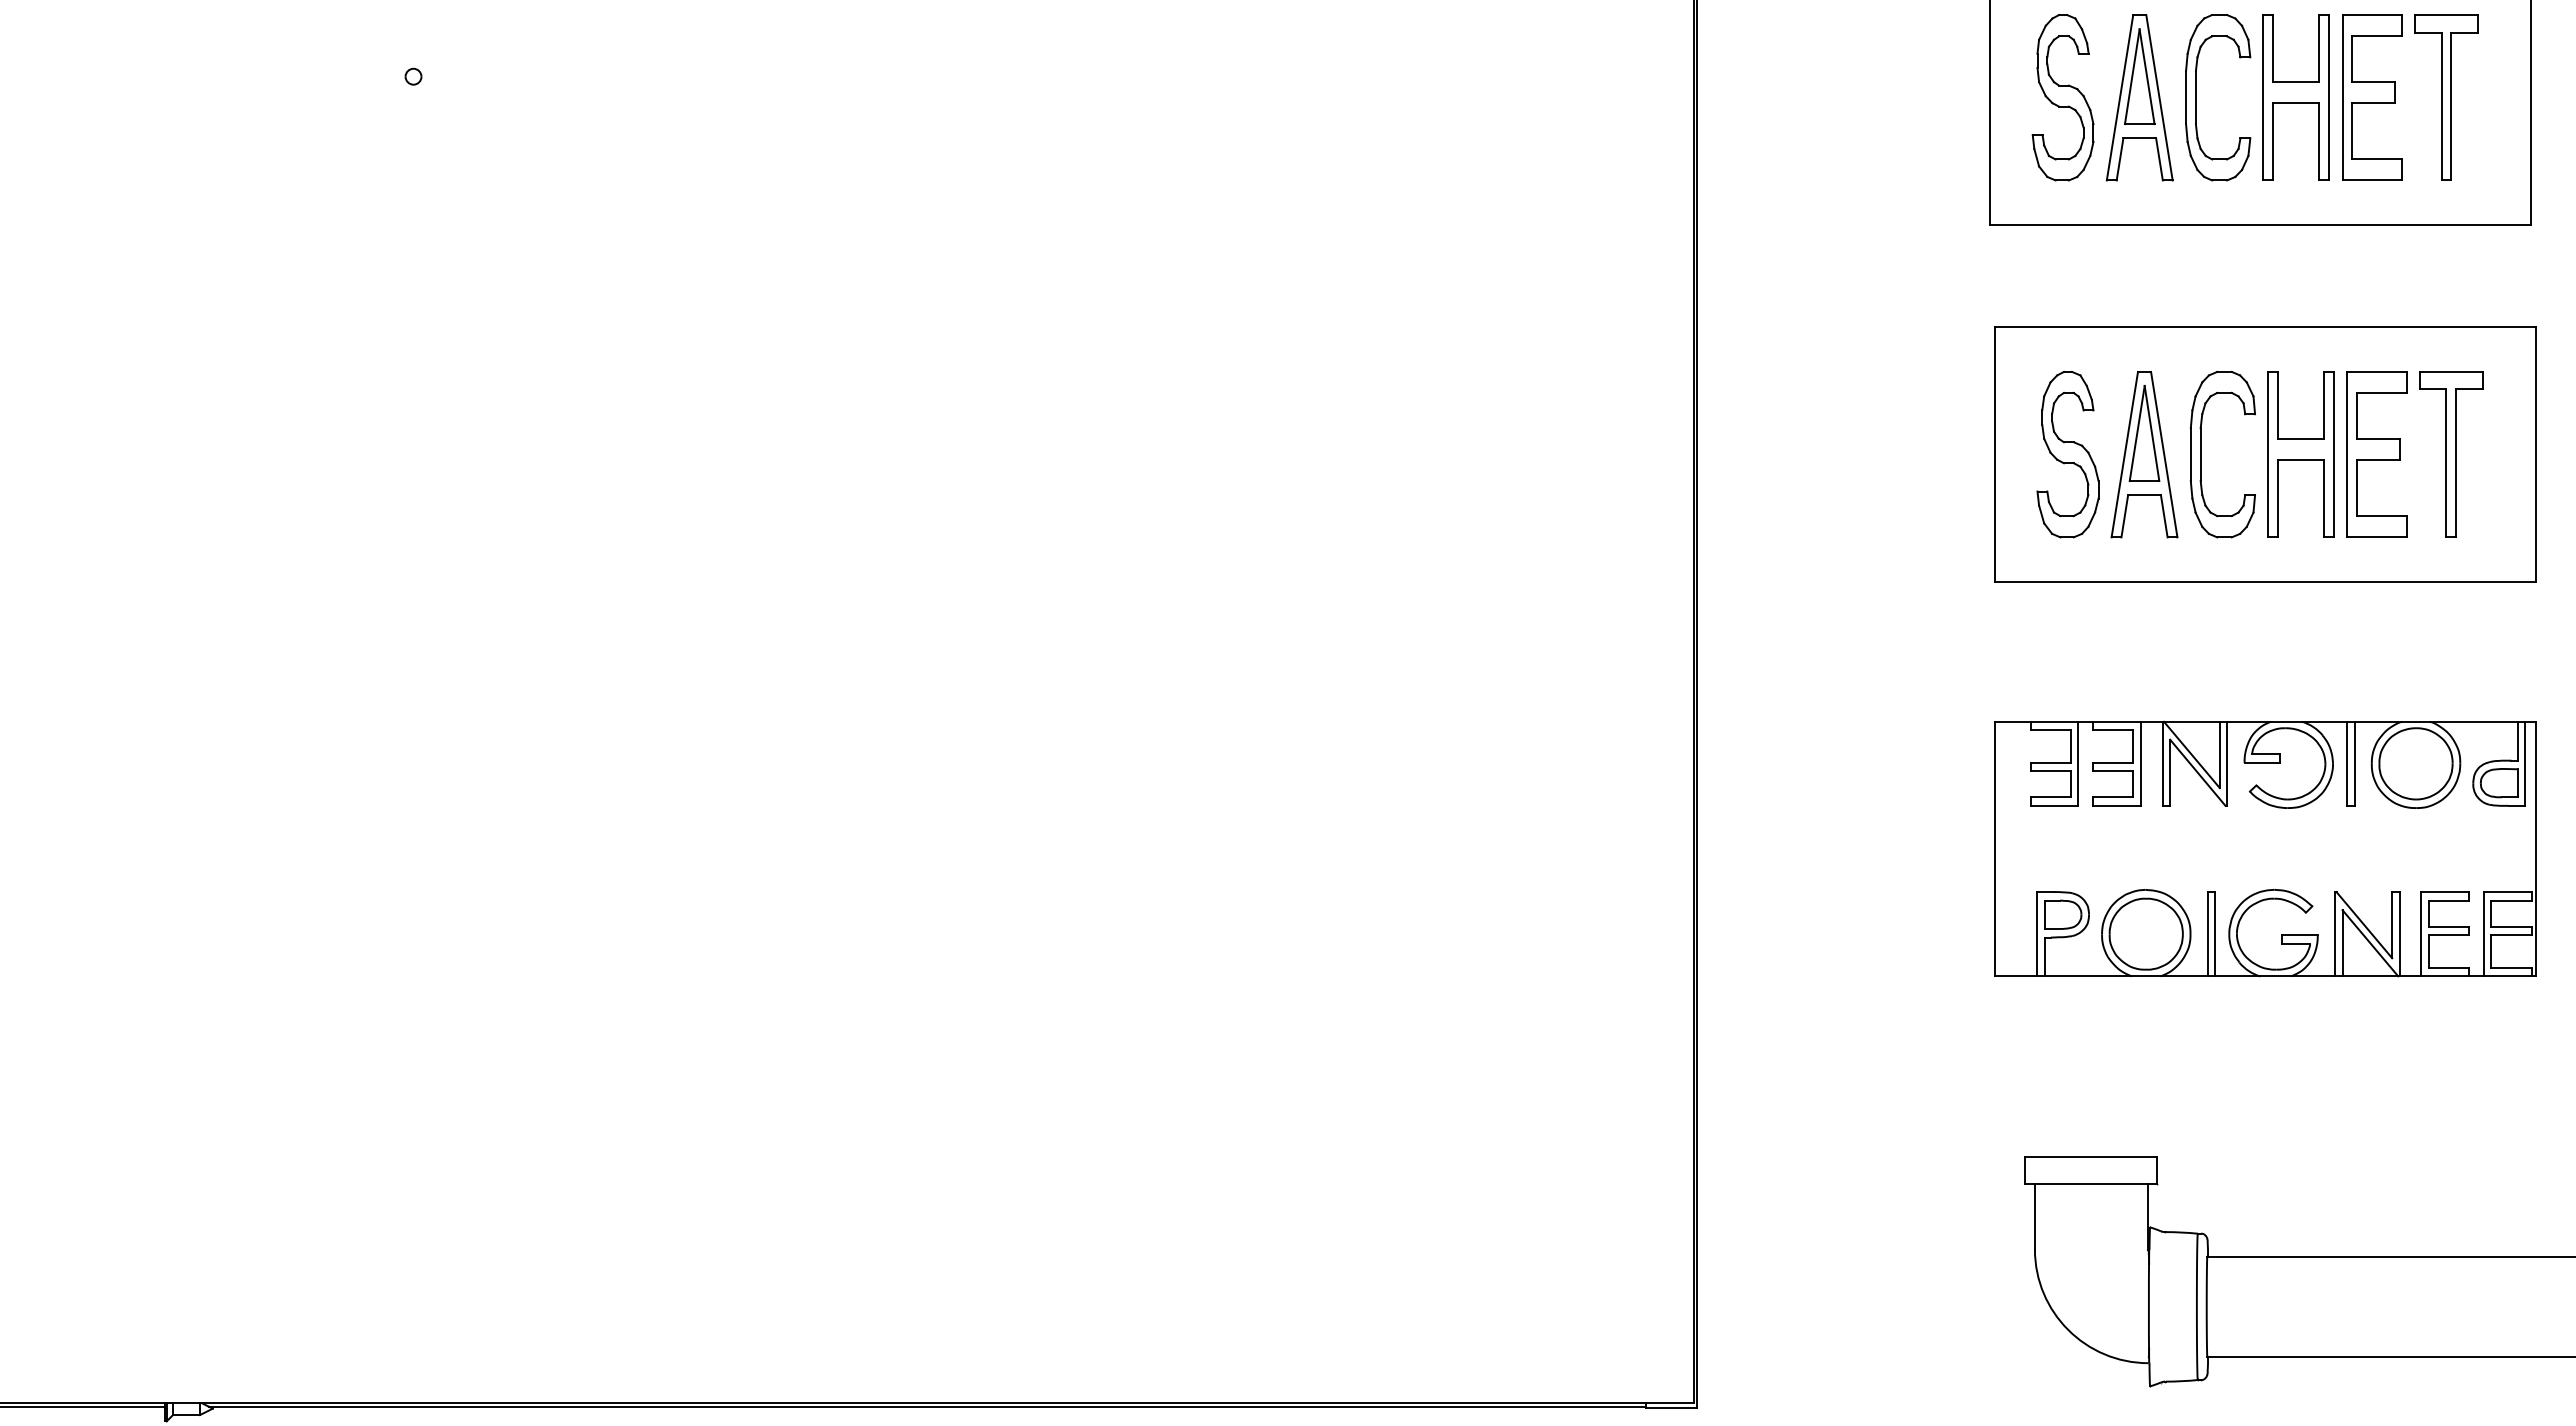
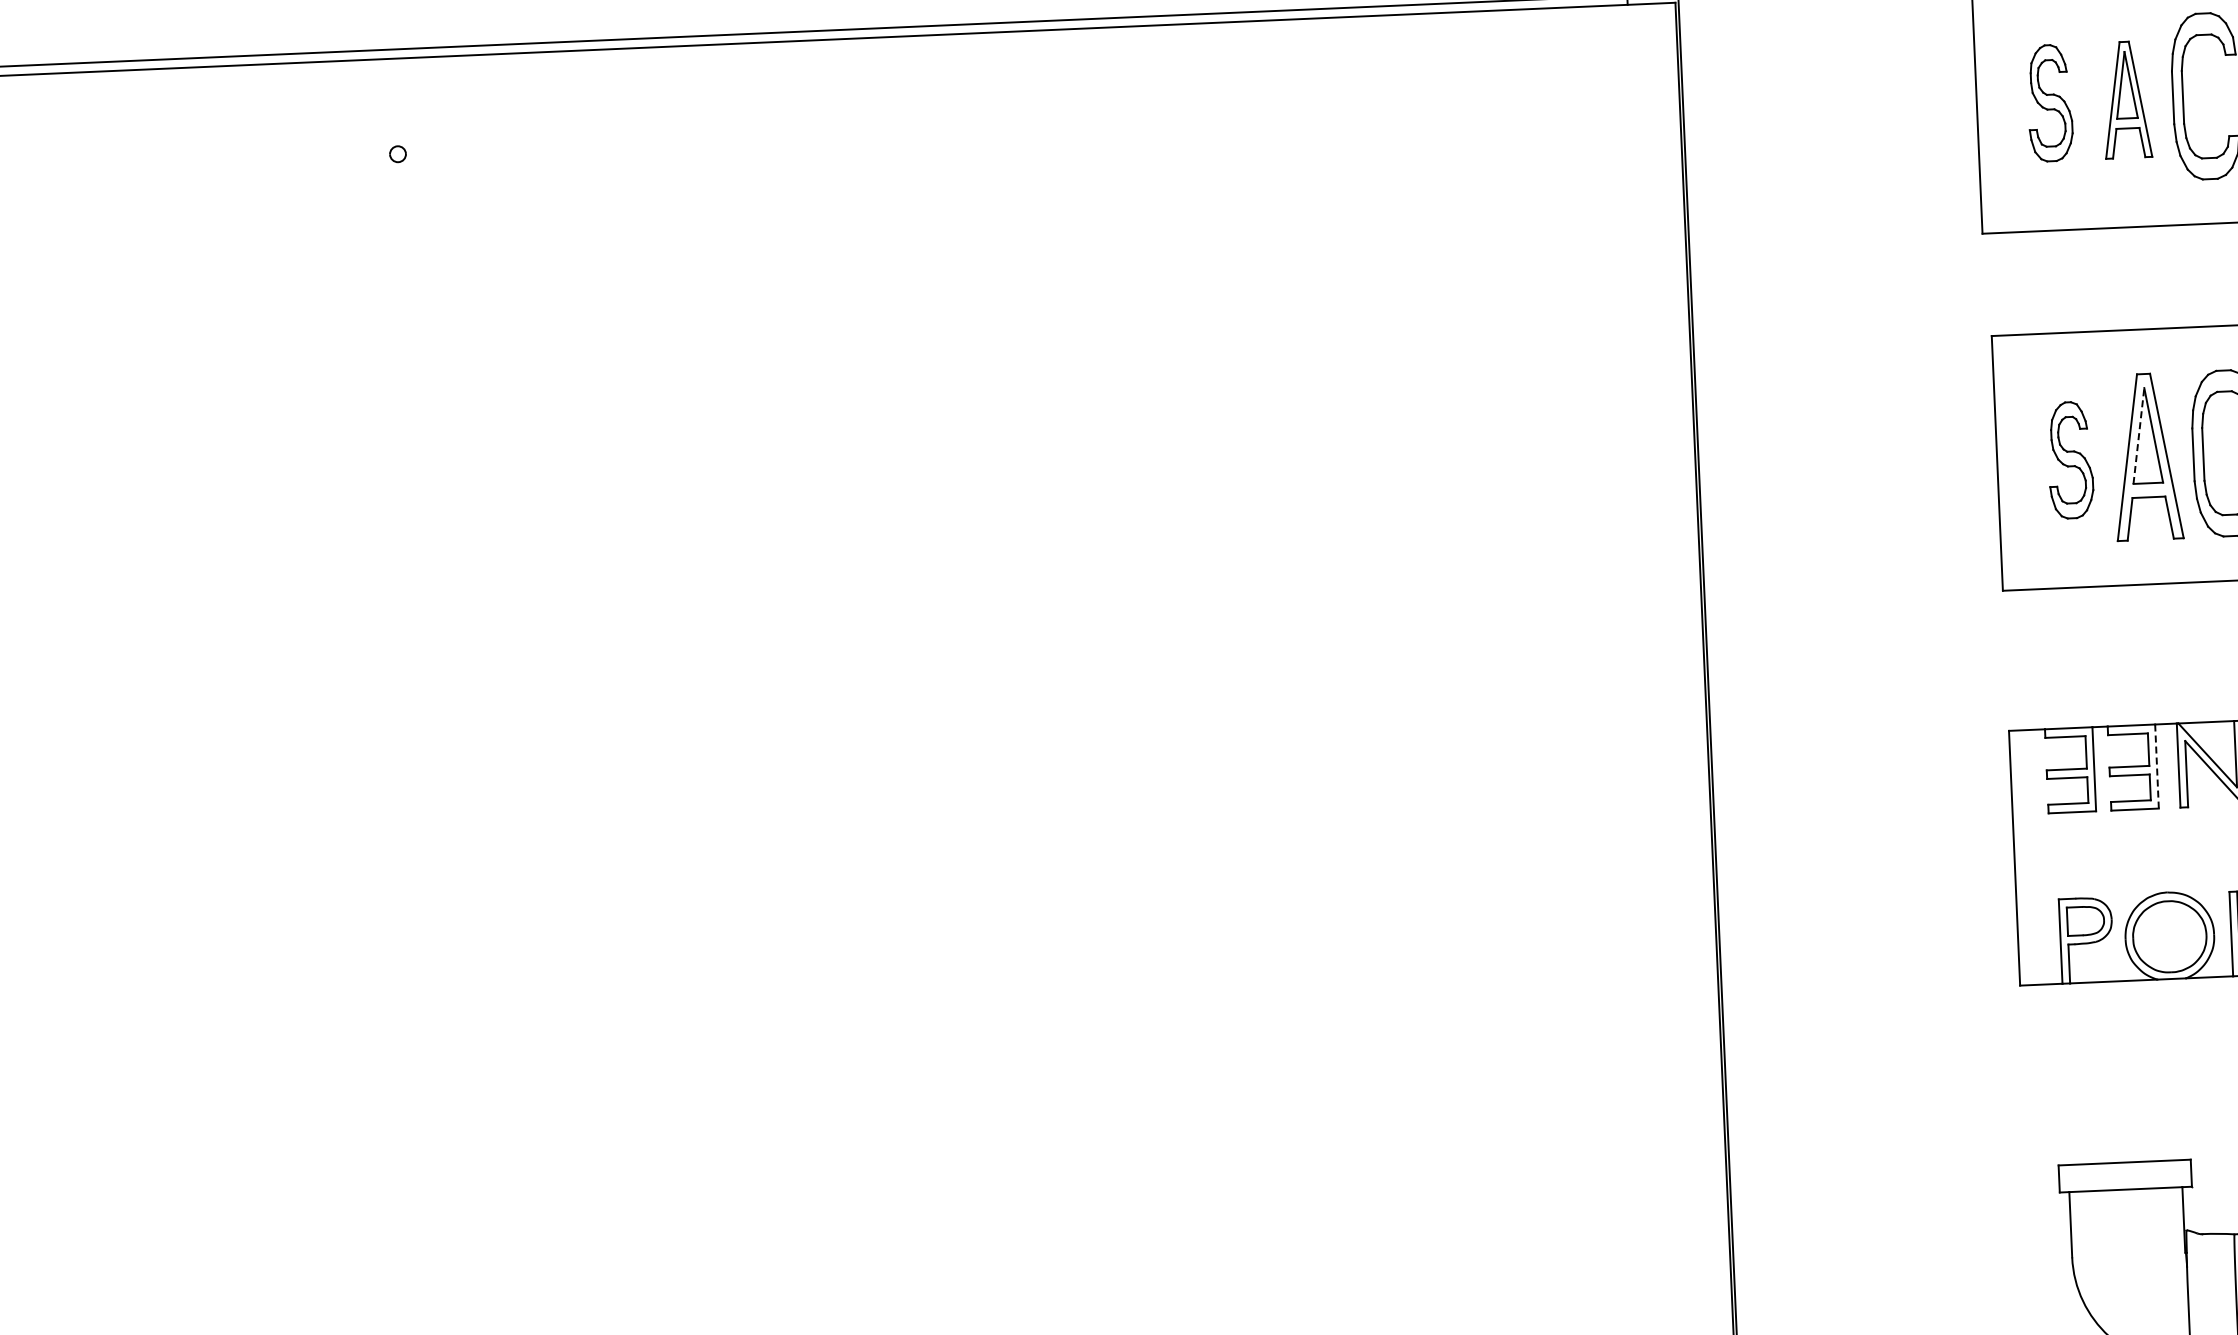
part: (2062, 97) -> (2049, 102), size x0.7
part: (2139, 97) -> (2126, 99), size x0.7
line: (2137, 433) -> (2139, 436), solid -> dashed
part: (2067, 454) -> (2070, 460), size x0.7
line: (2140, 763) -> (2156, 766), solid -> dashed

